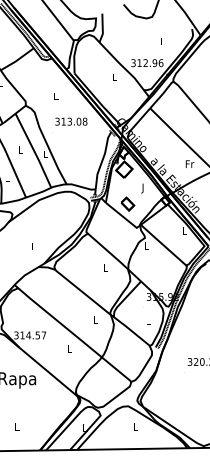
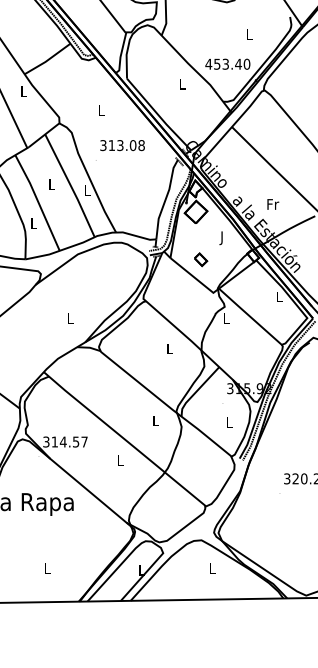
text: (146, 62) -> (227, 63), 312.96 -> 453.40
text: (190, 164) -> (273, 204), moved
part: (127, 203) -> (200, 259), size x0.7

